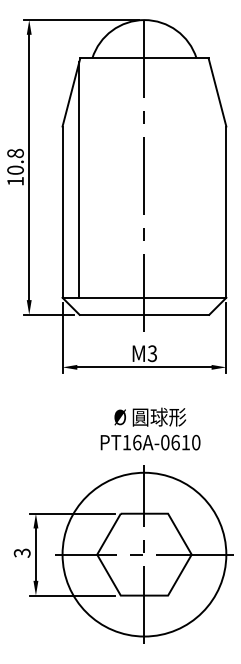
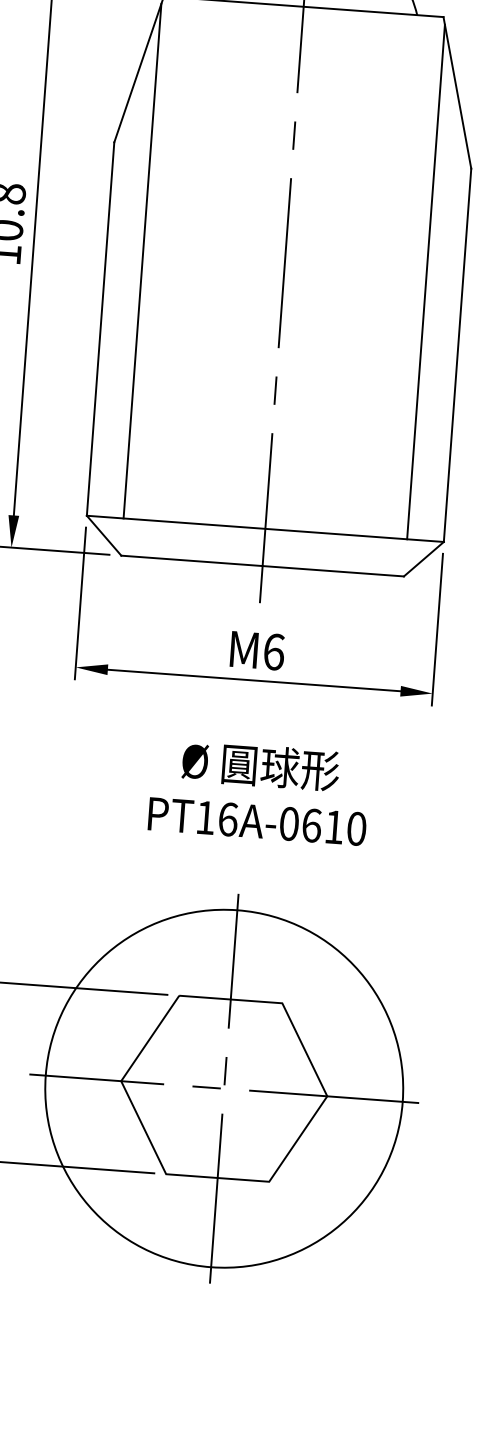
line: (209, 179) -> (426, 281), added
text: (152, 353) -> (273, 651), 3 -> 6
text: (150, 428) -> (259, 790), moved

